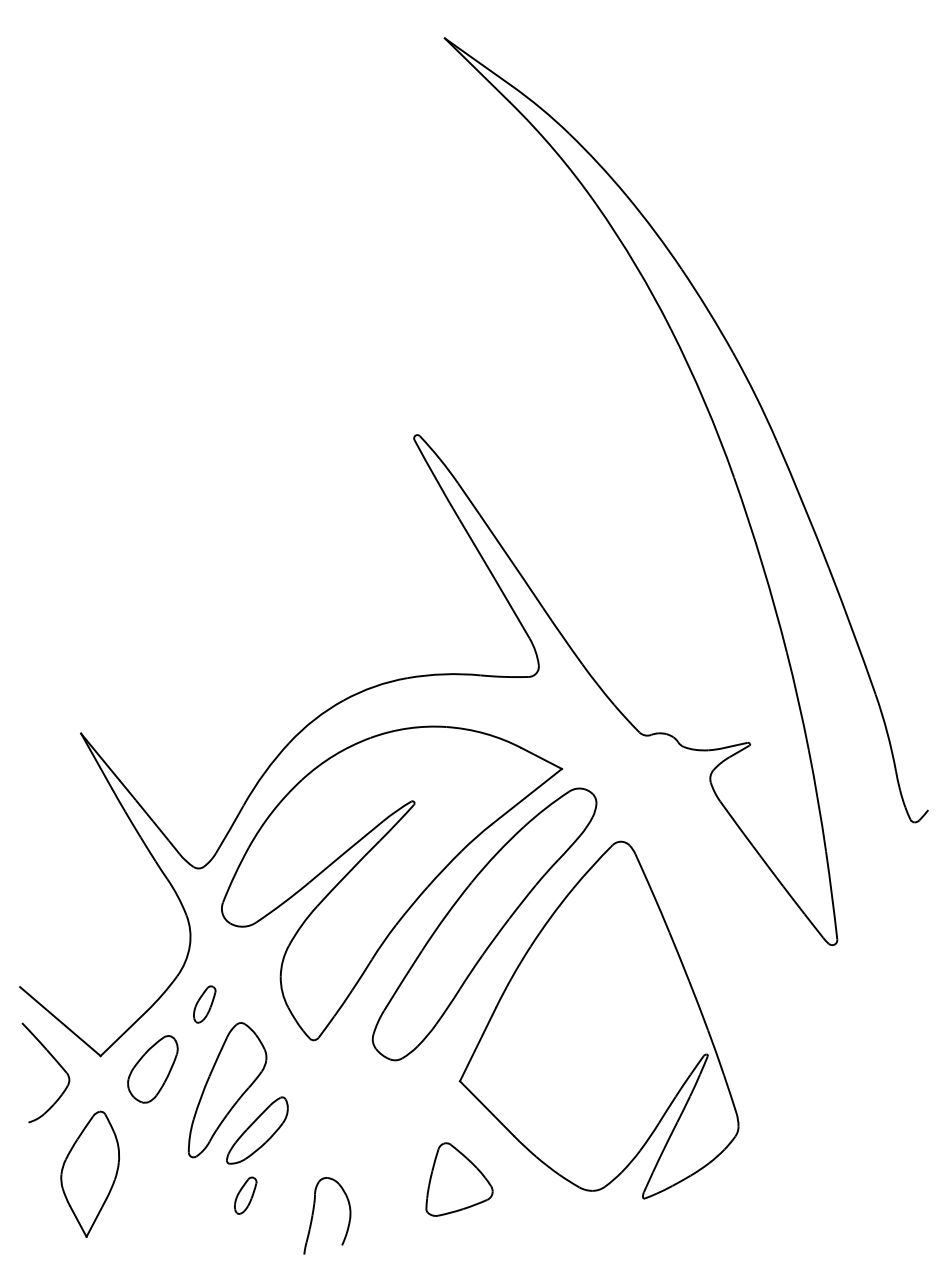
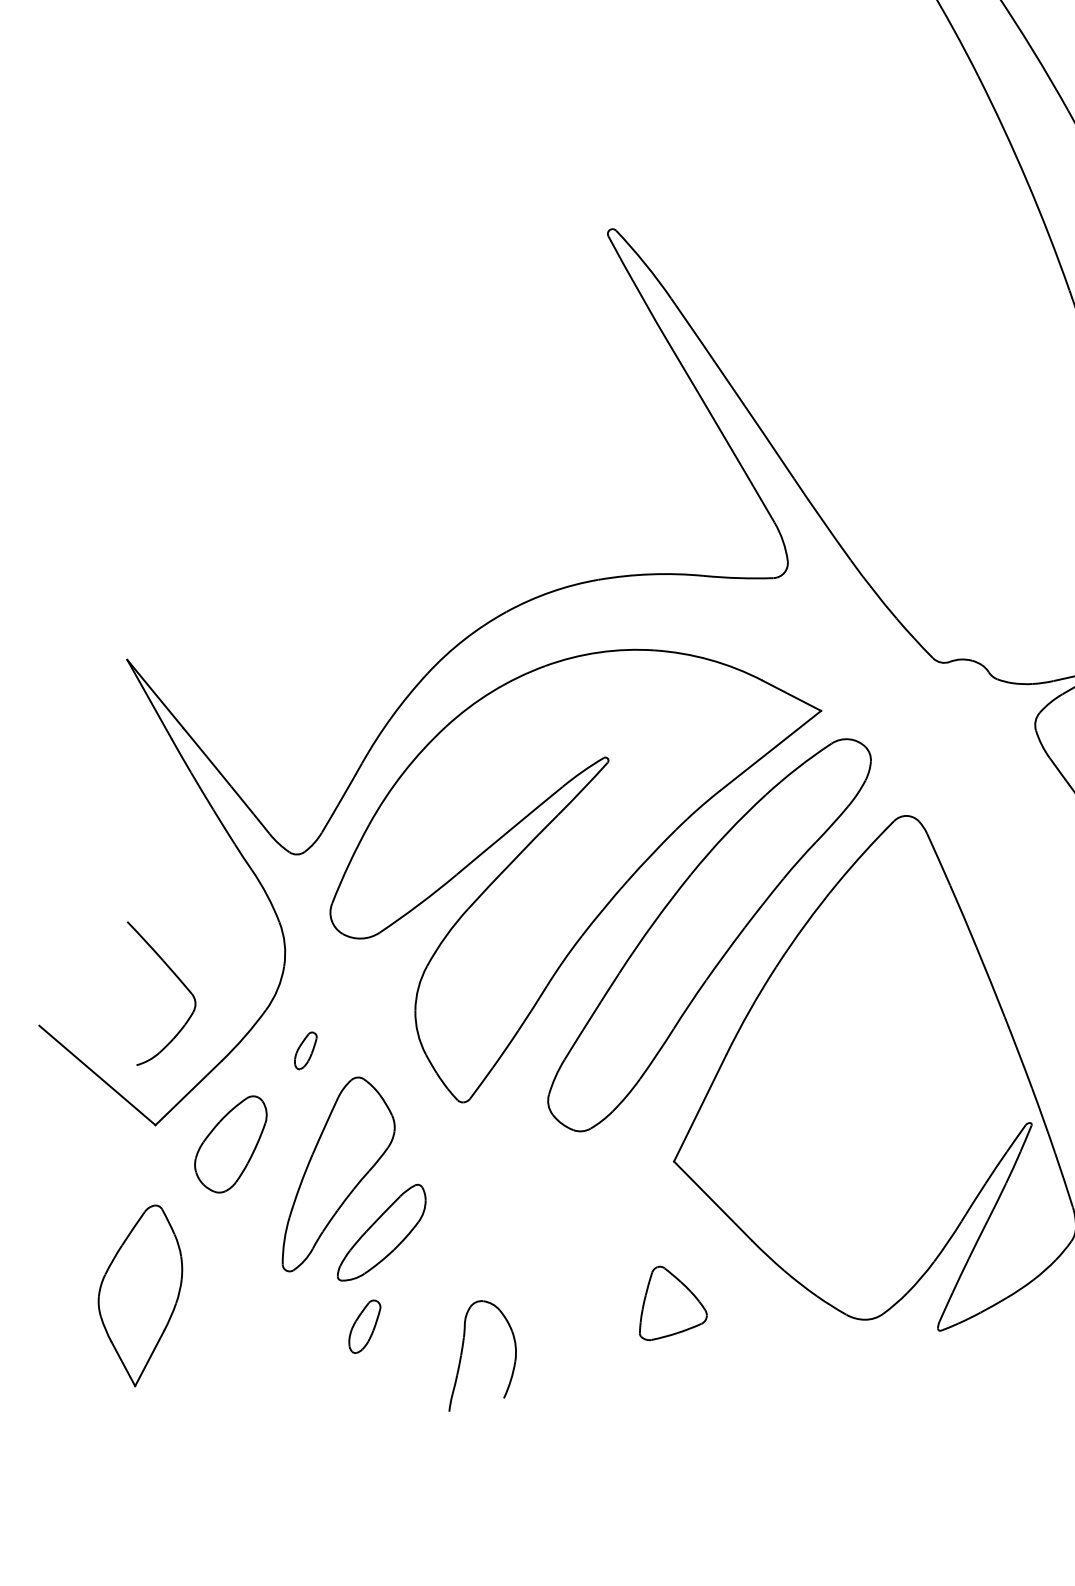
part: (204, 1004) -> (305, 1050), size x0.7
part: (55, 1061) -> (175, 977), moved
part: (459, 1179) -> (673, 1303), size x0.7

